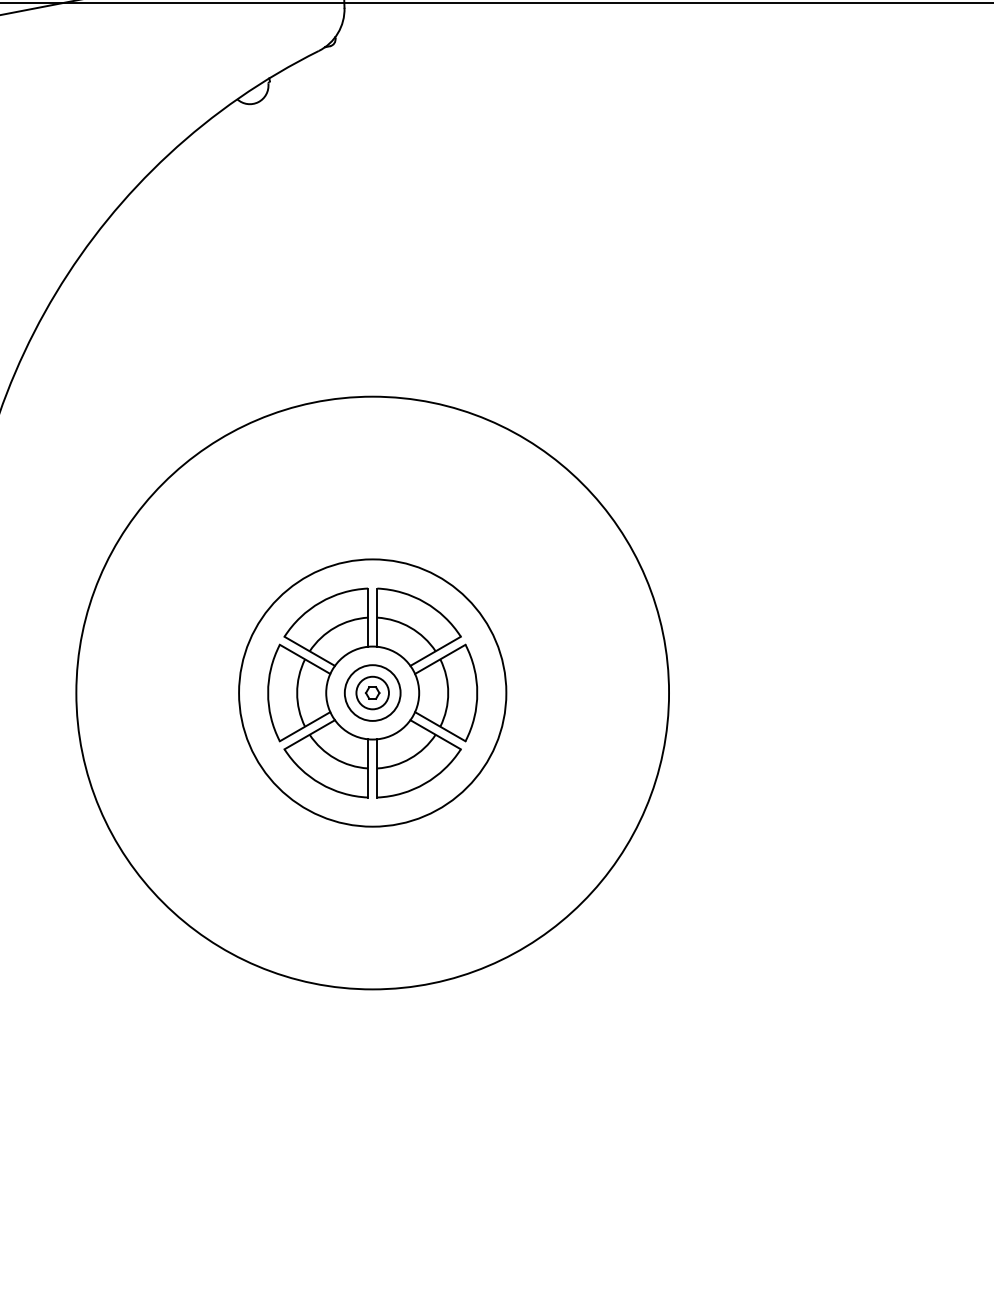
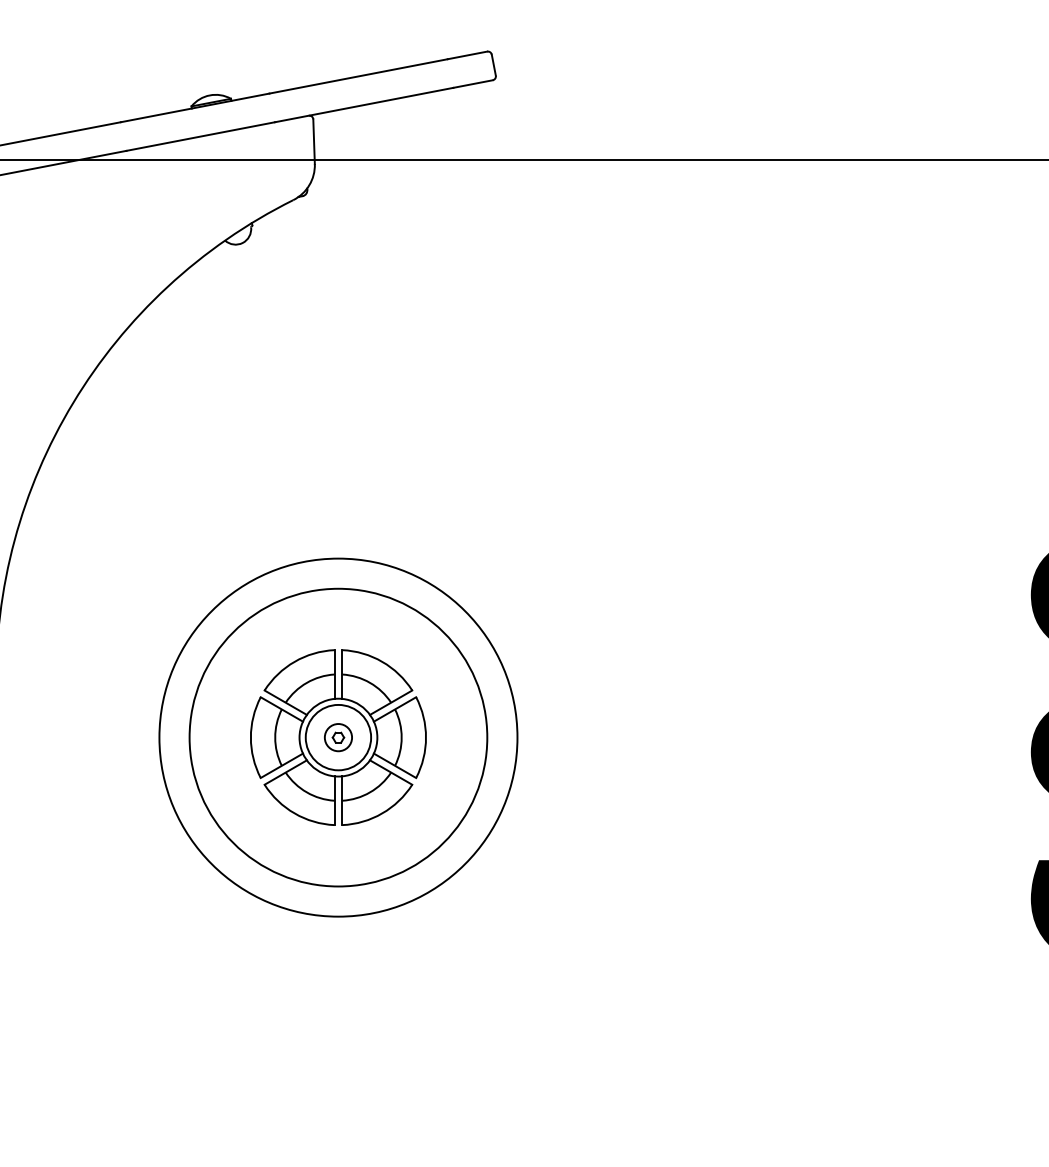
circle: (372, 692) -> (338, 737), size x0.6
circle: (372, 692) -> (338, 737), size x1.4
circle: (372, 692) -> (338, 737), size x1.6

